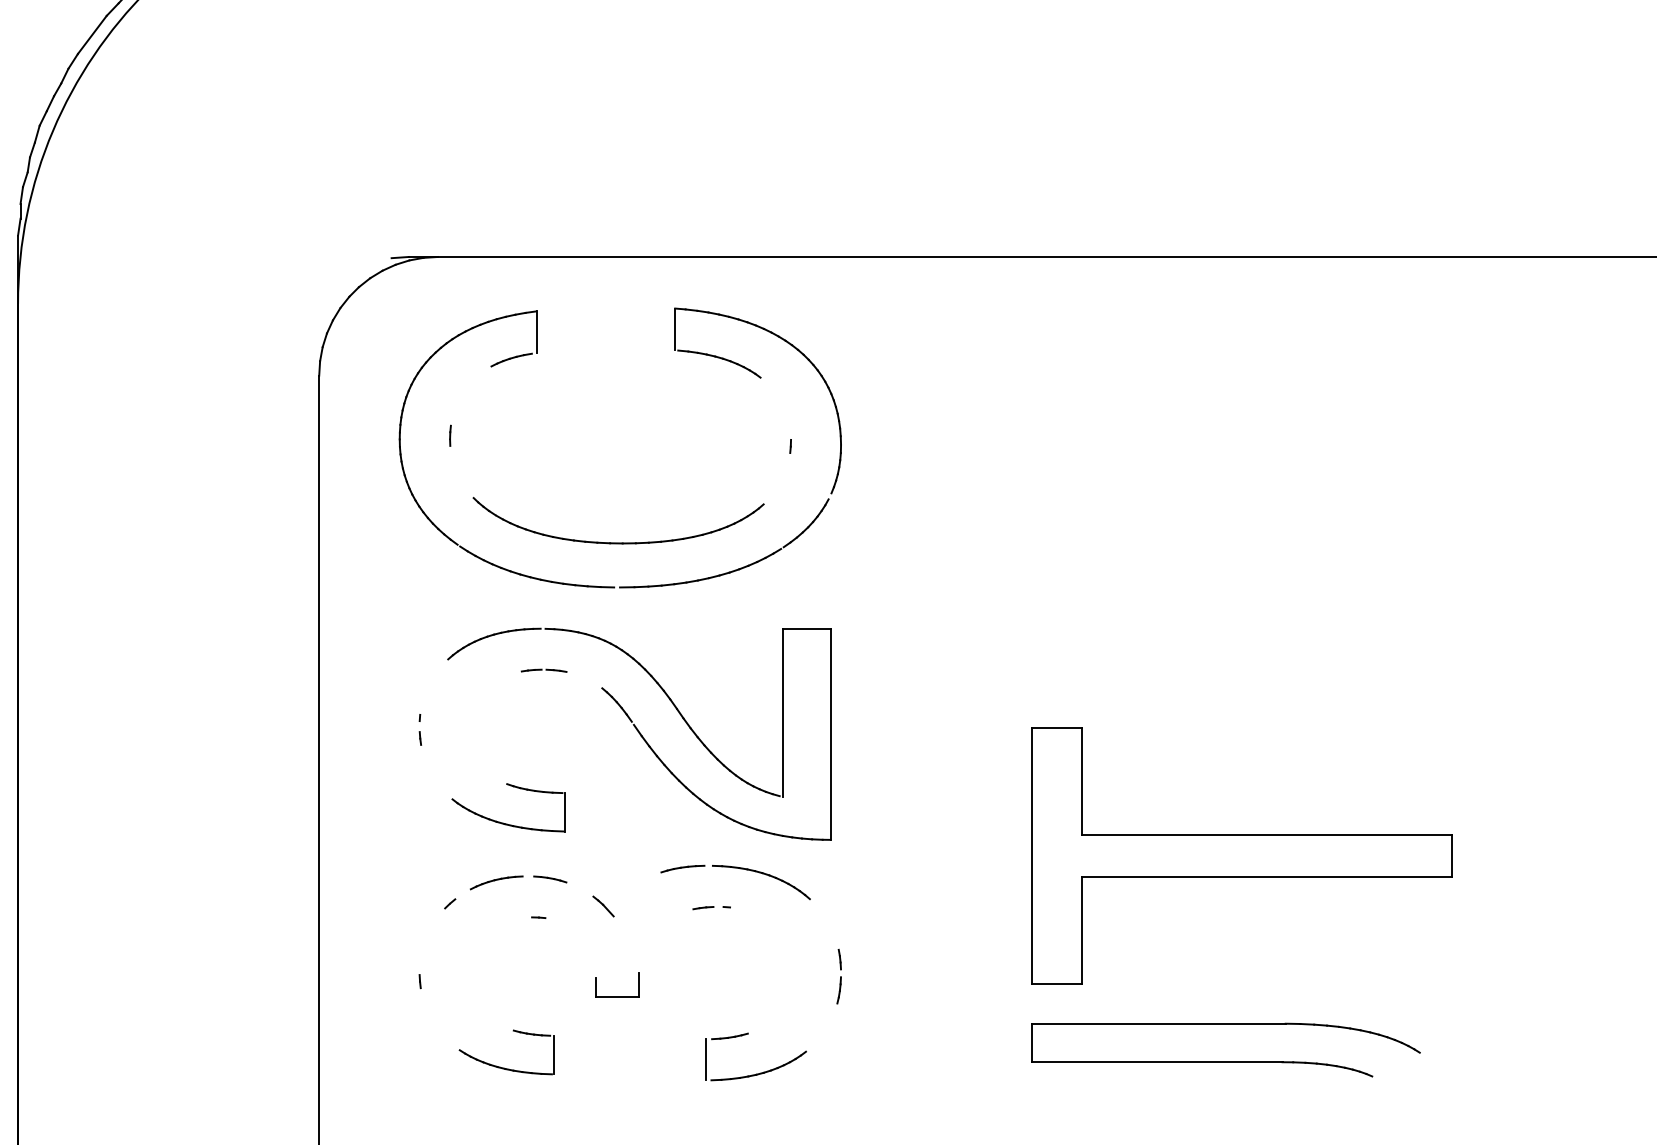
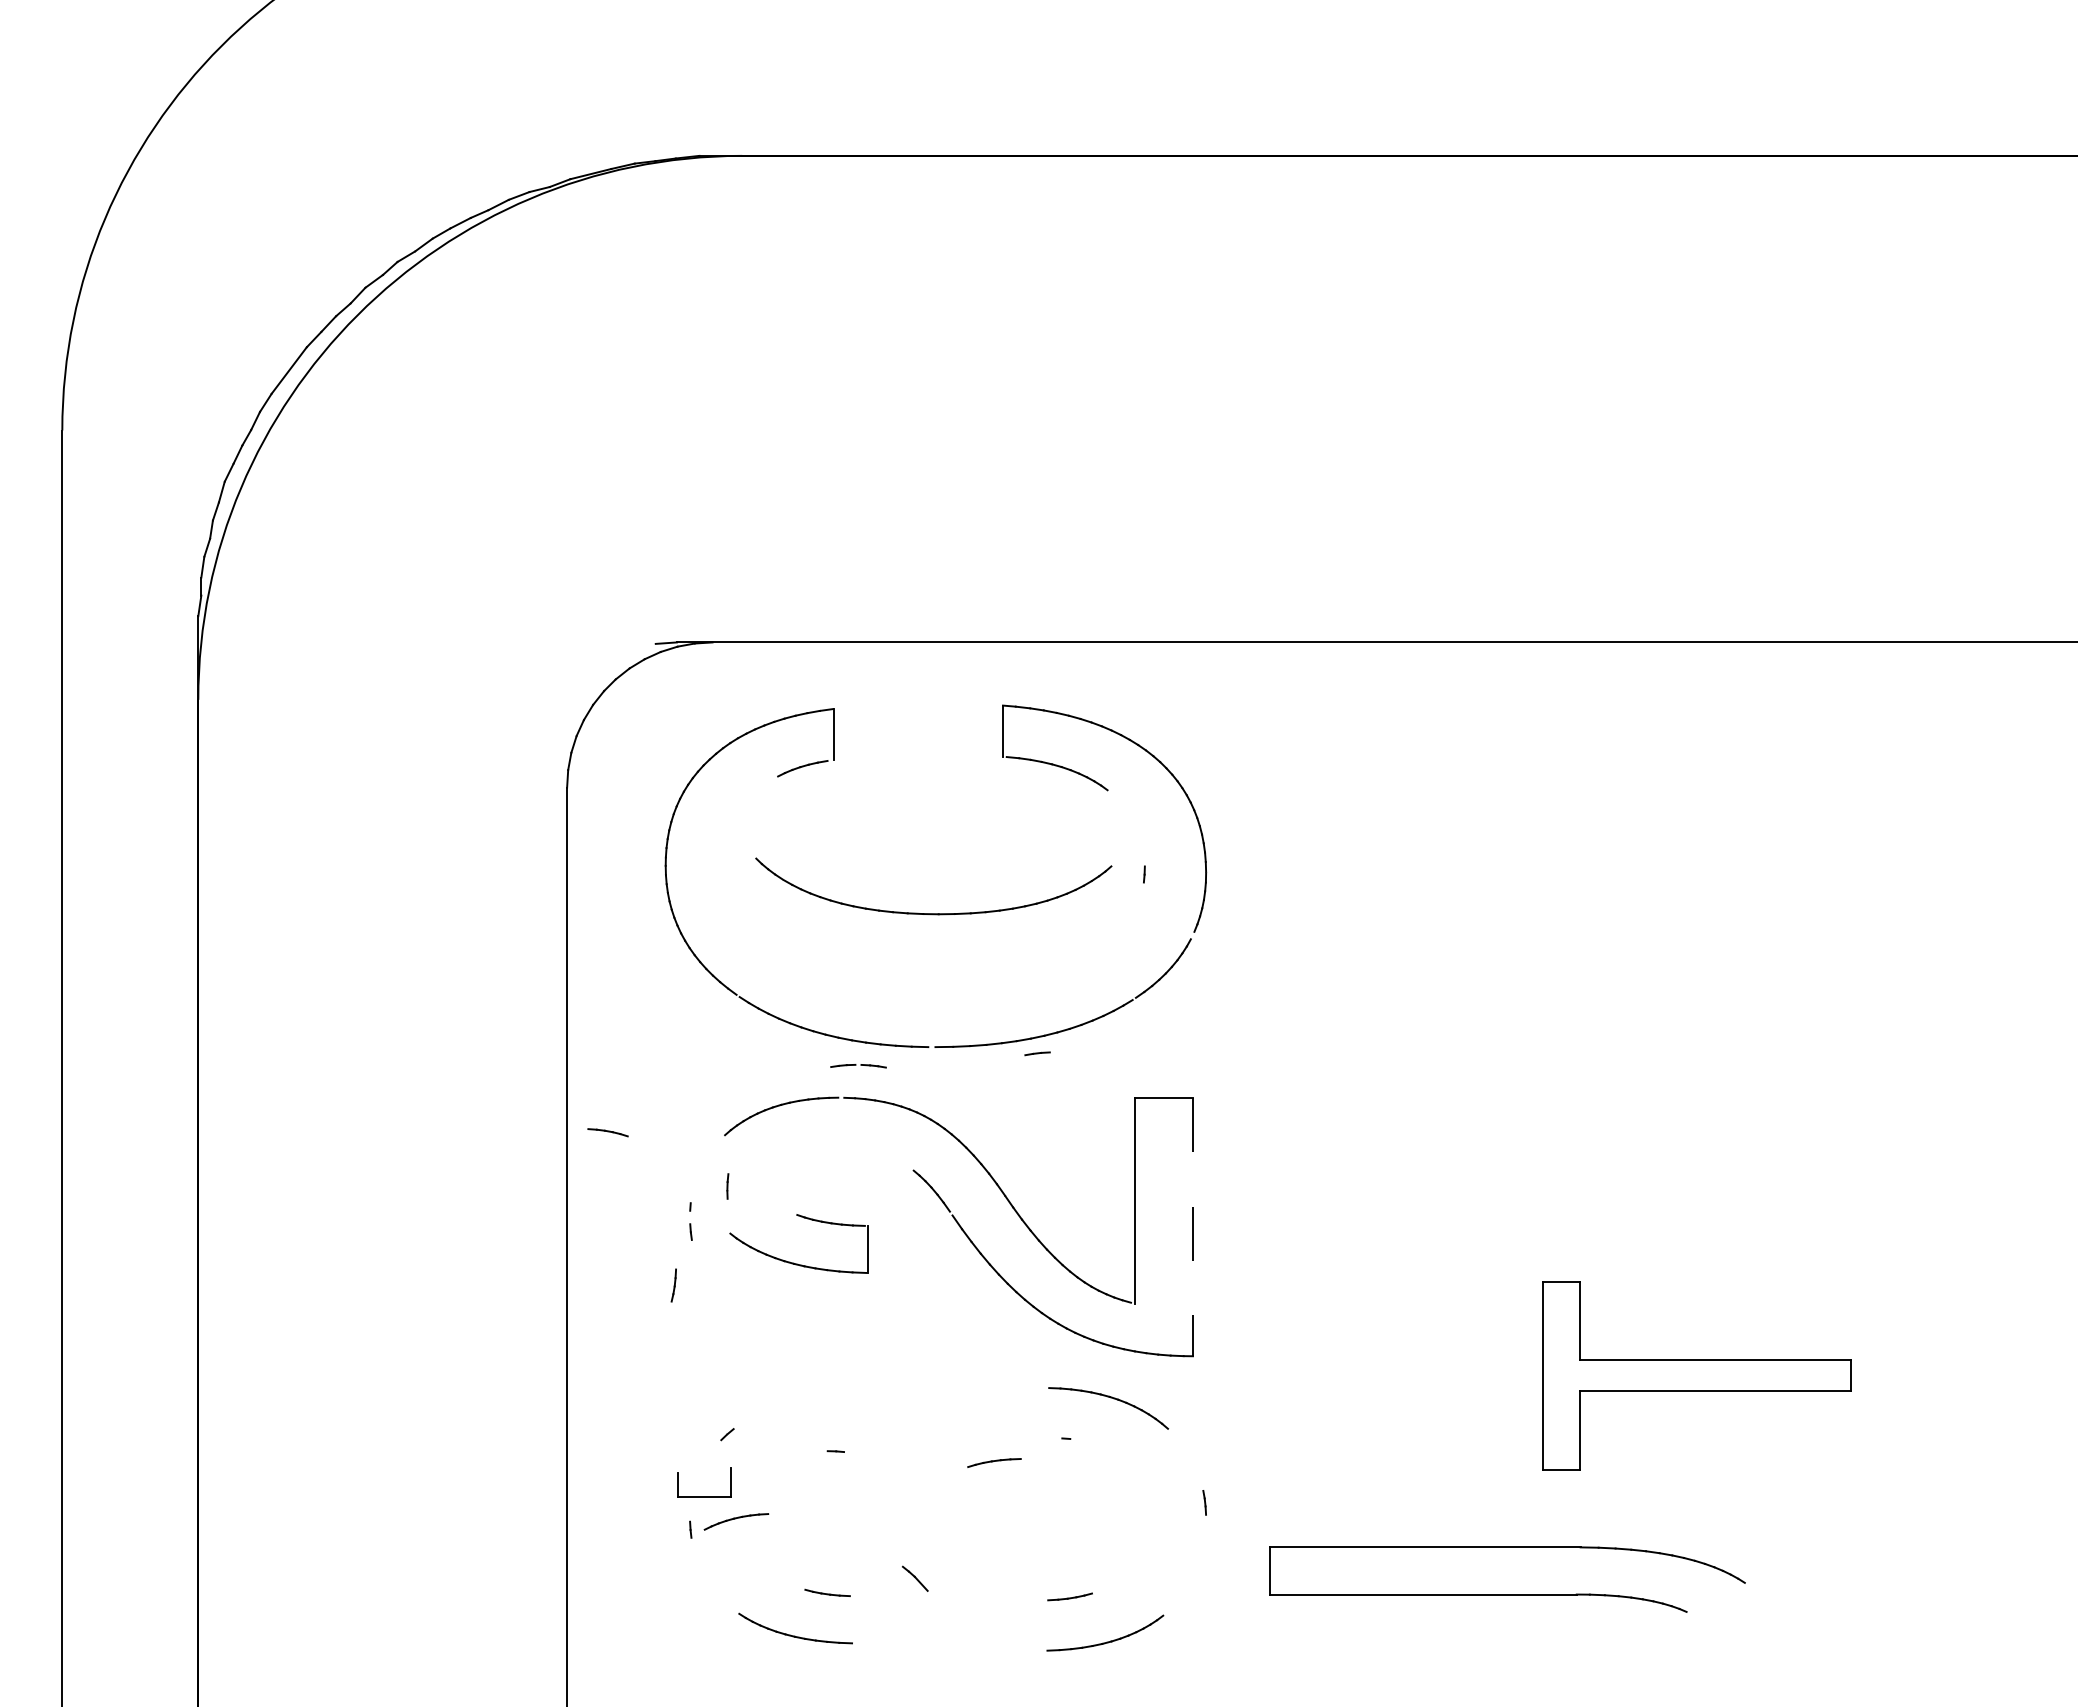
line: (450, 435) -> (727, 1186), moved
part: (618, 542) -> (933, 913), moved
part: (544, 671) -> (858, 1066), moved
line: (830, 734) -> (1193, 1227), solid -> dashed
part: (504, 822) -> (793, 1262), moved
part: (1241, 855) -> (1696, 1375), size x0.6
part: (682, 868) -> (994, 1462), moved
part: (549, 879) -> (607, 1132), moved
part: (496, 882) -> (736, 1521), moved
line: (603, 906) -> (915, 1578), moved
line: (703, 907) -> (1037, 1053), moved
line: (838, 990) -> (673, 1285), moved
part: (617, 996) -> (704, 1496), moved
line: (554, 1054) -> (855, 1619), removed
line: (706, 1059) -> (1041, 1625), removed
part: (1225, 1062) -> (1507, 1594), moved

